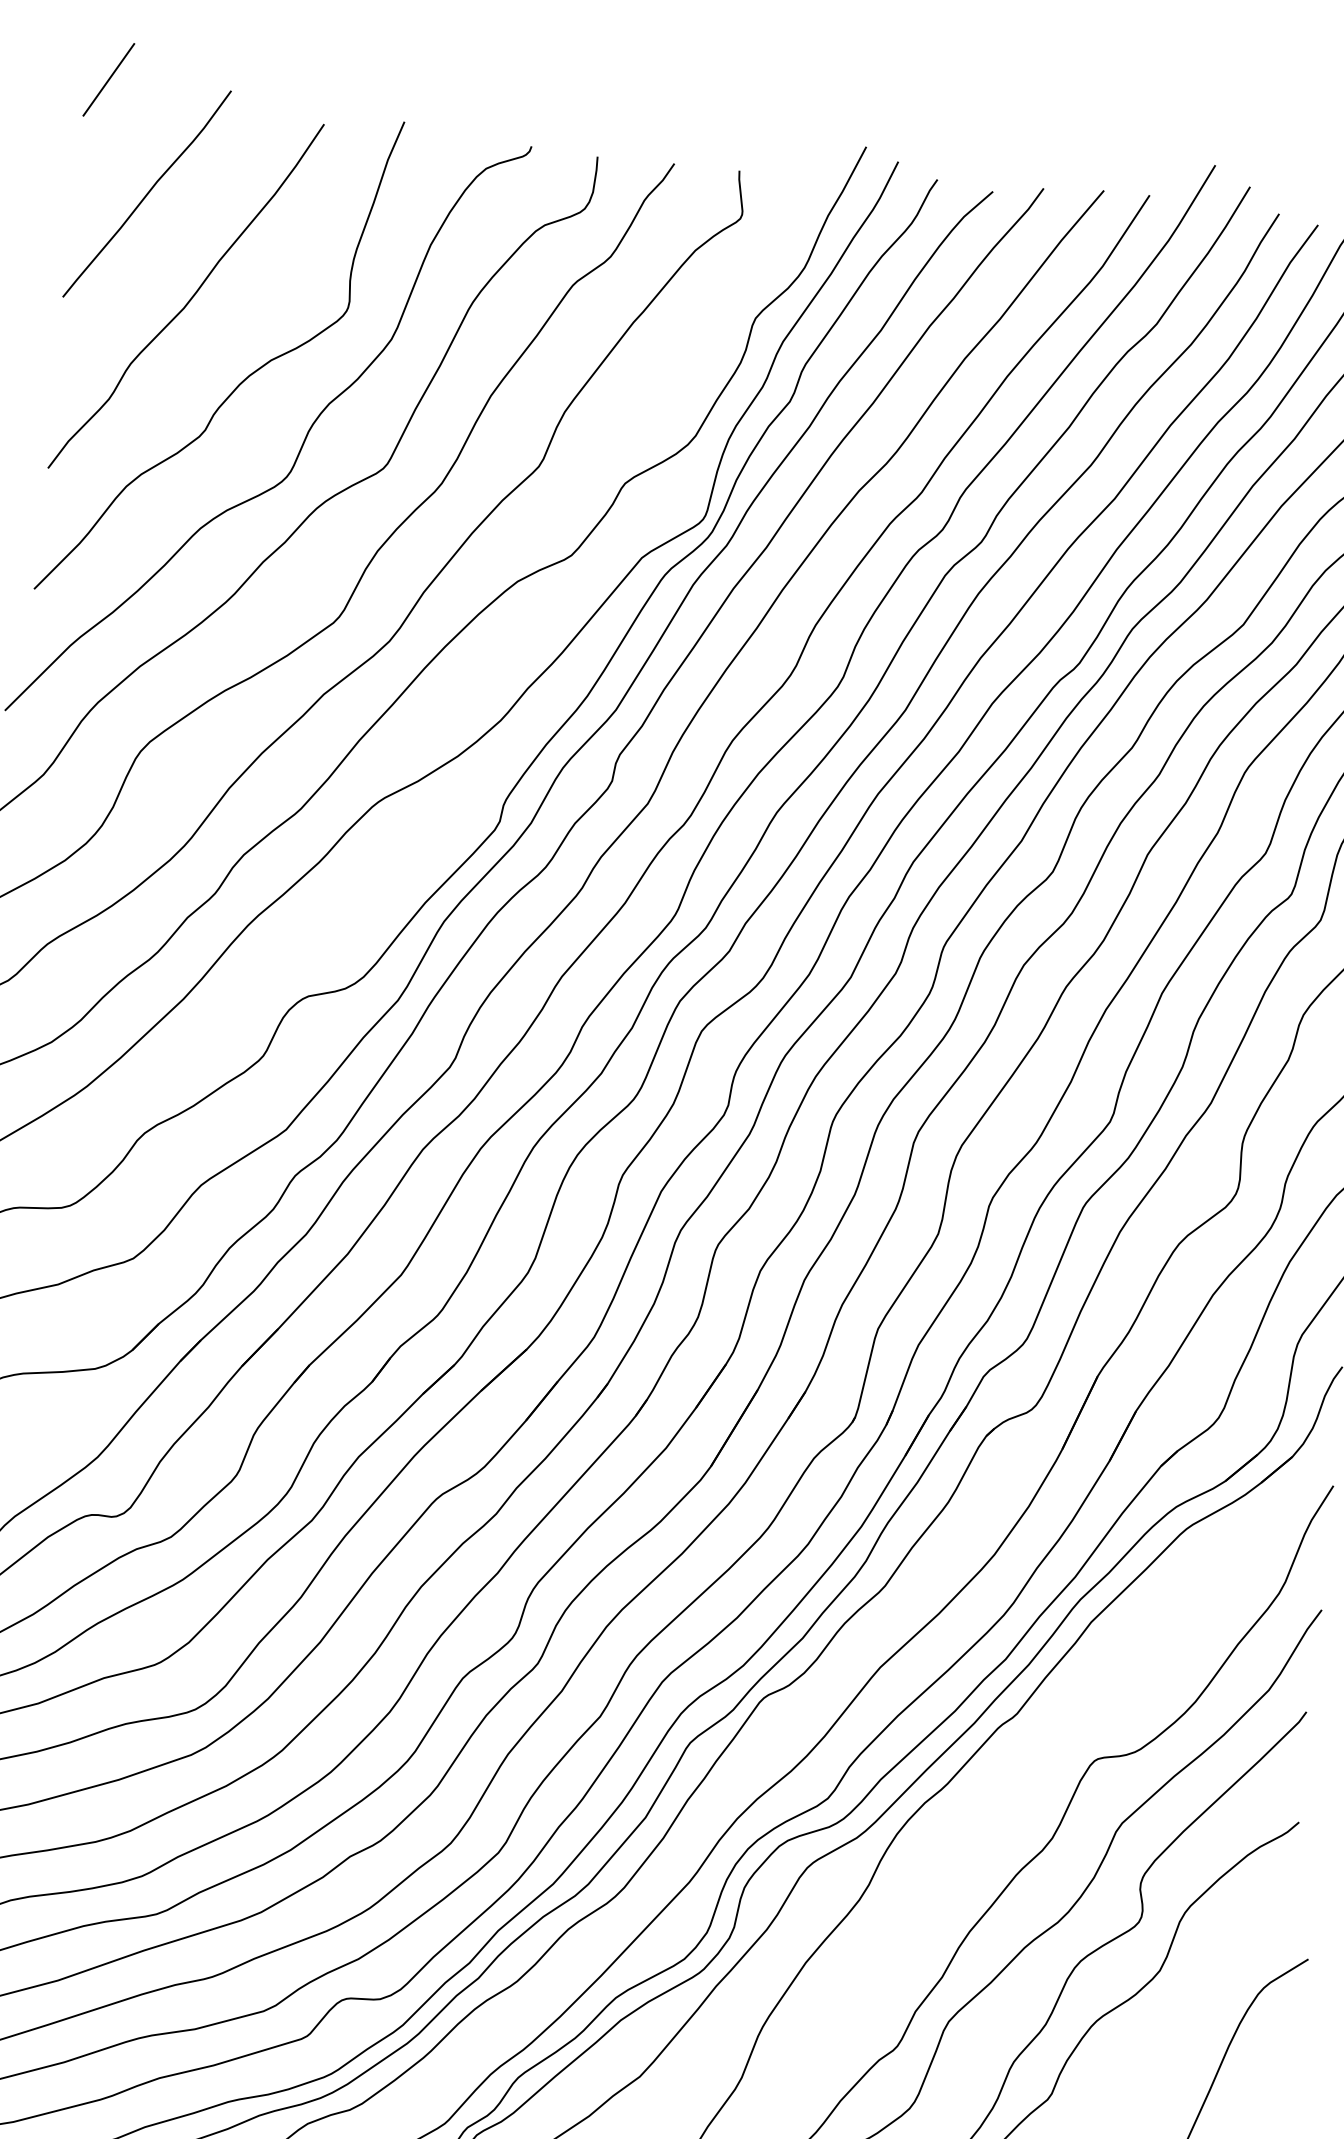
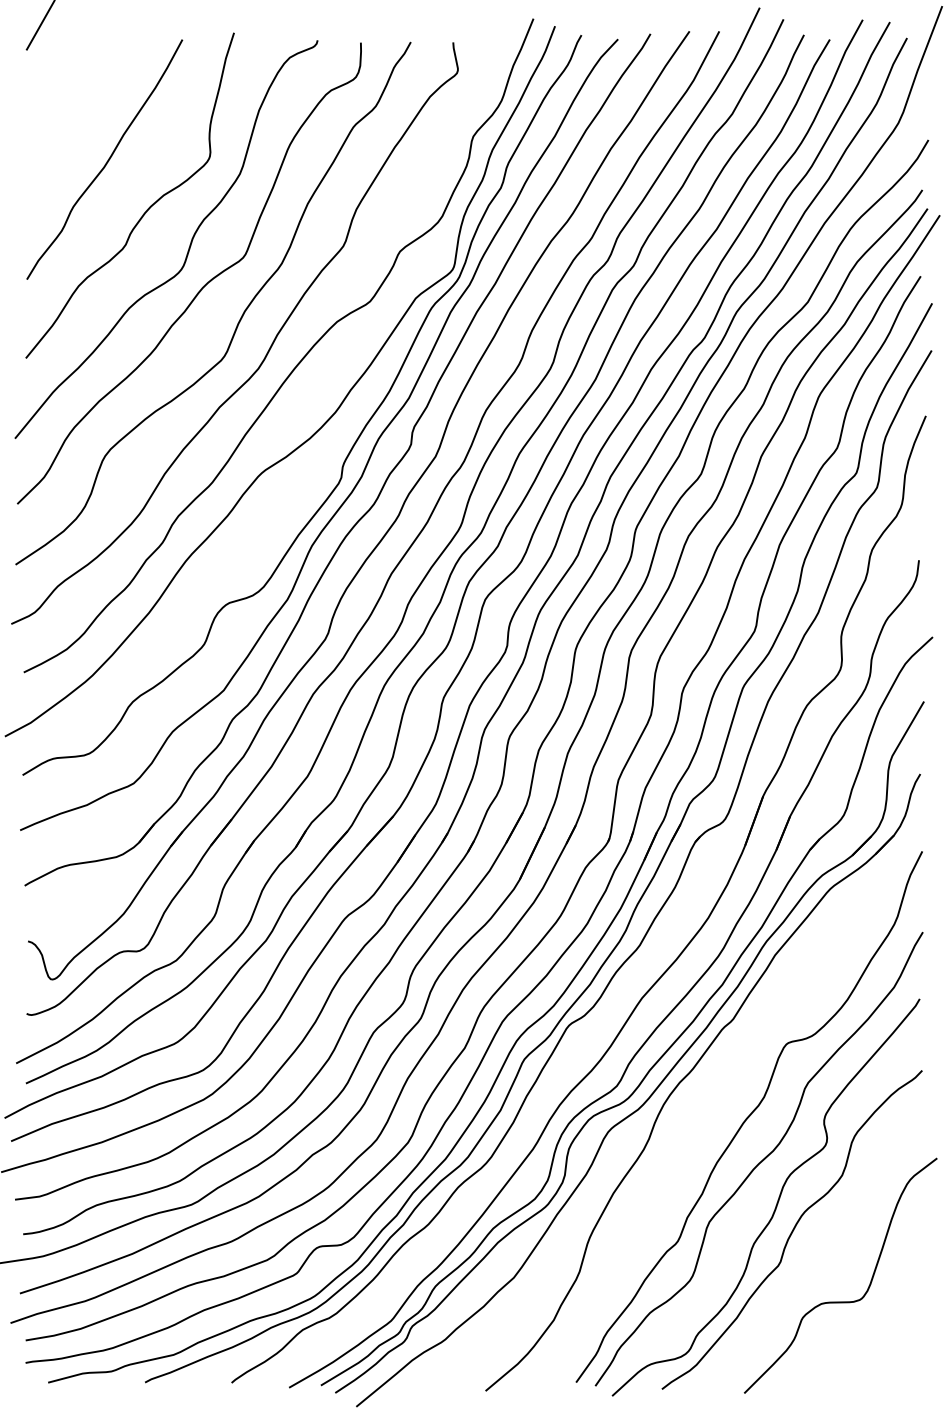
curve: (146, 194) -> (72, 96), removed

